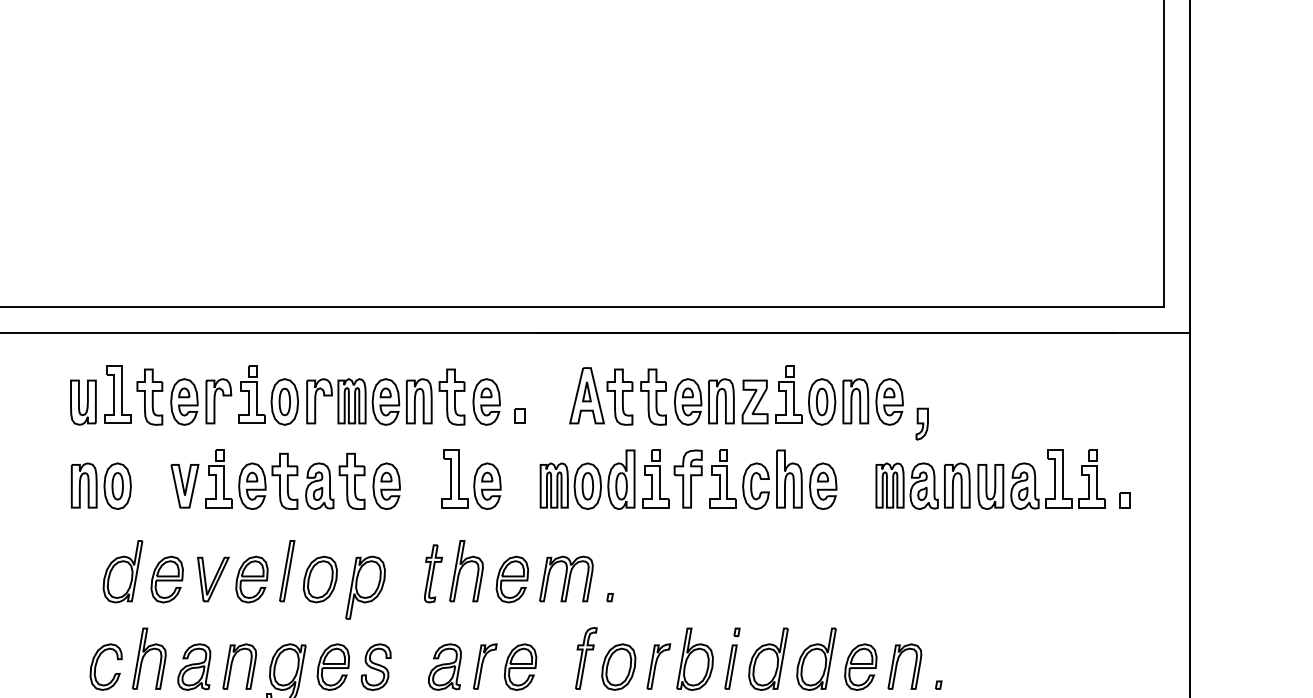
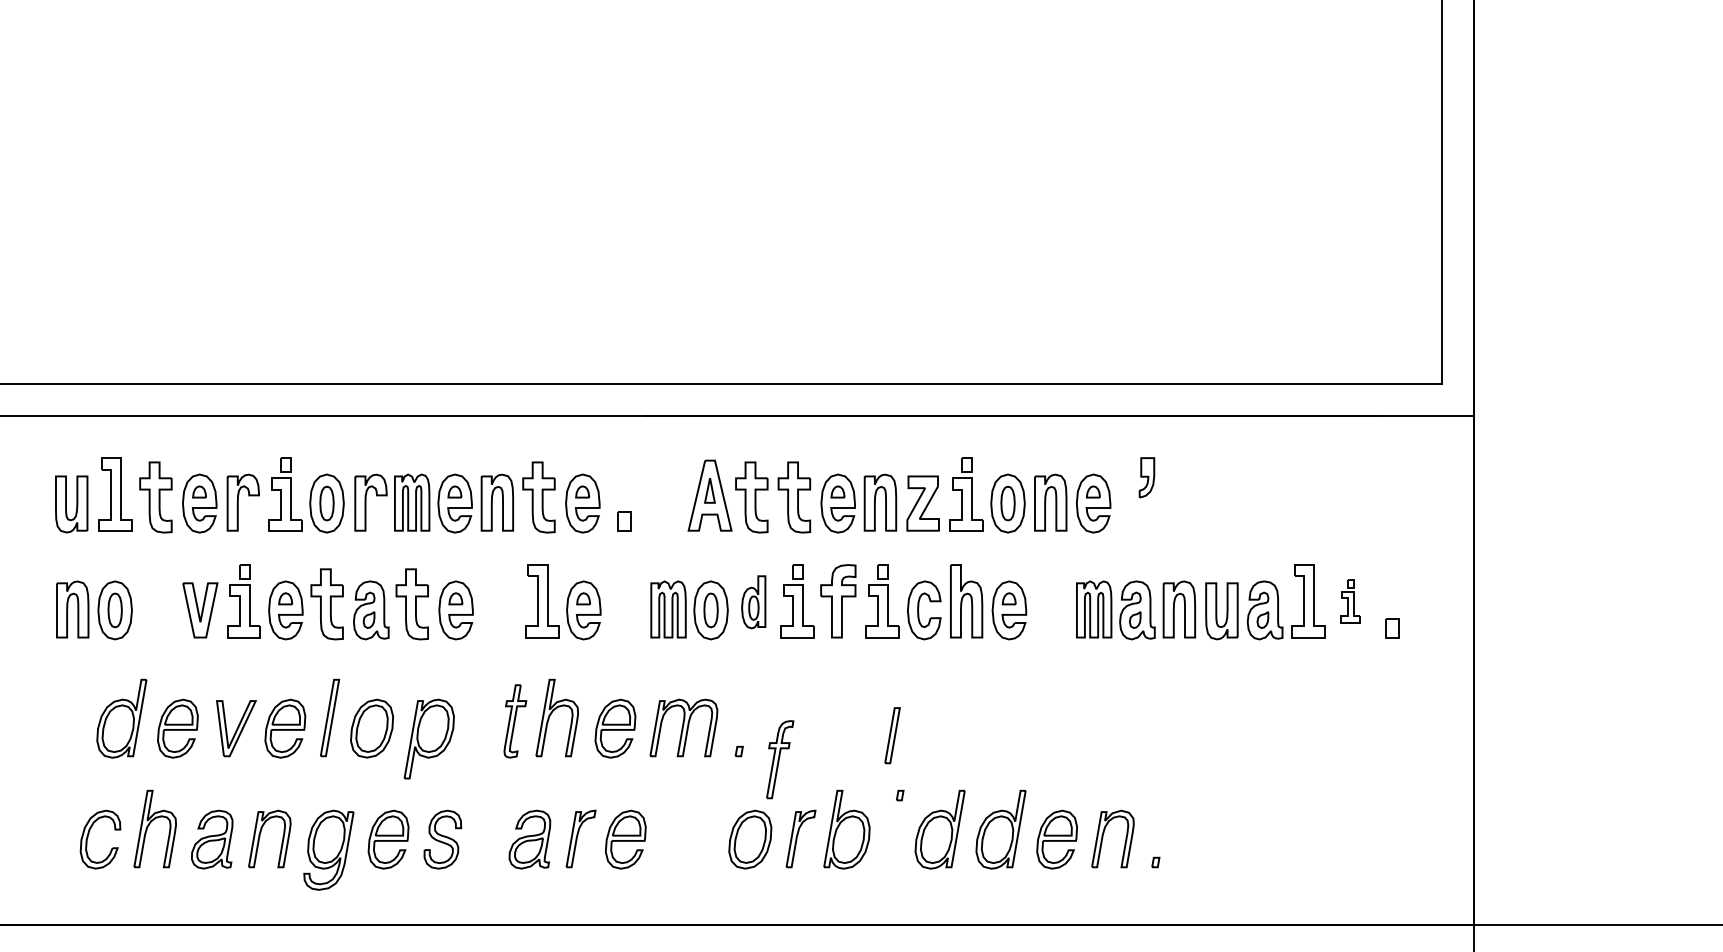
part: (921, 424) -> (1146, 477), moved
part: (1092, 479) -> (1350, 601), size x0.6
part: (621, 480) -> (753, 602), size x0.7
part: (586, 658) -> (780, 759), moved
part: (730, 666) -> (892, 735), moved

